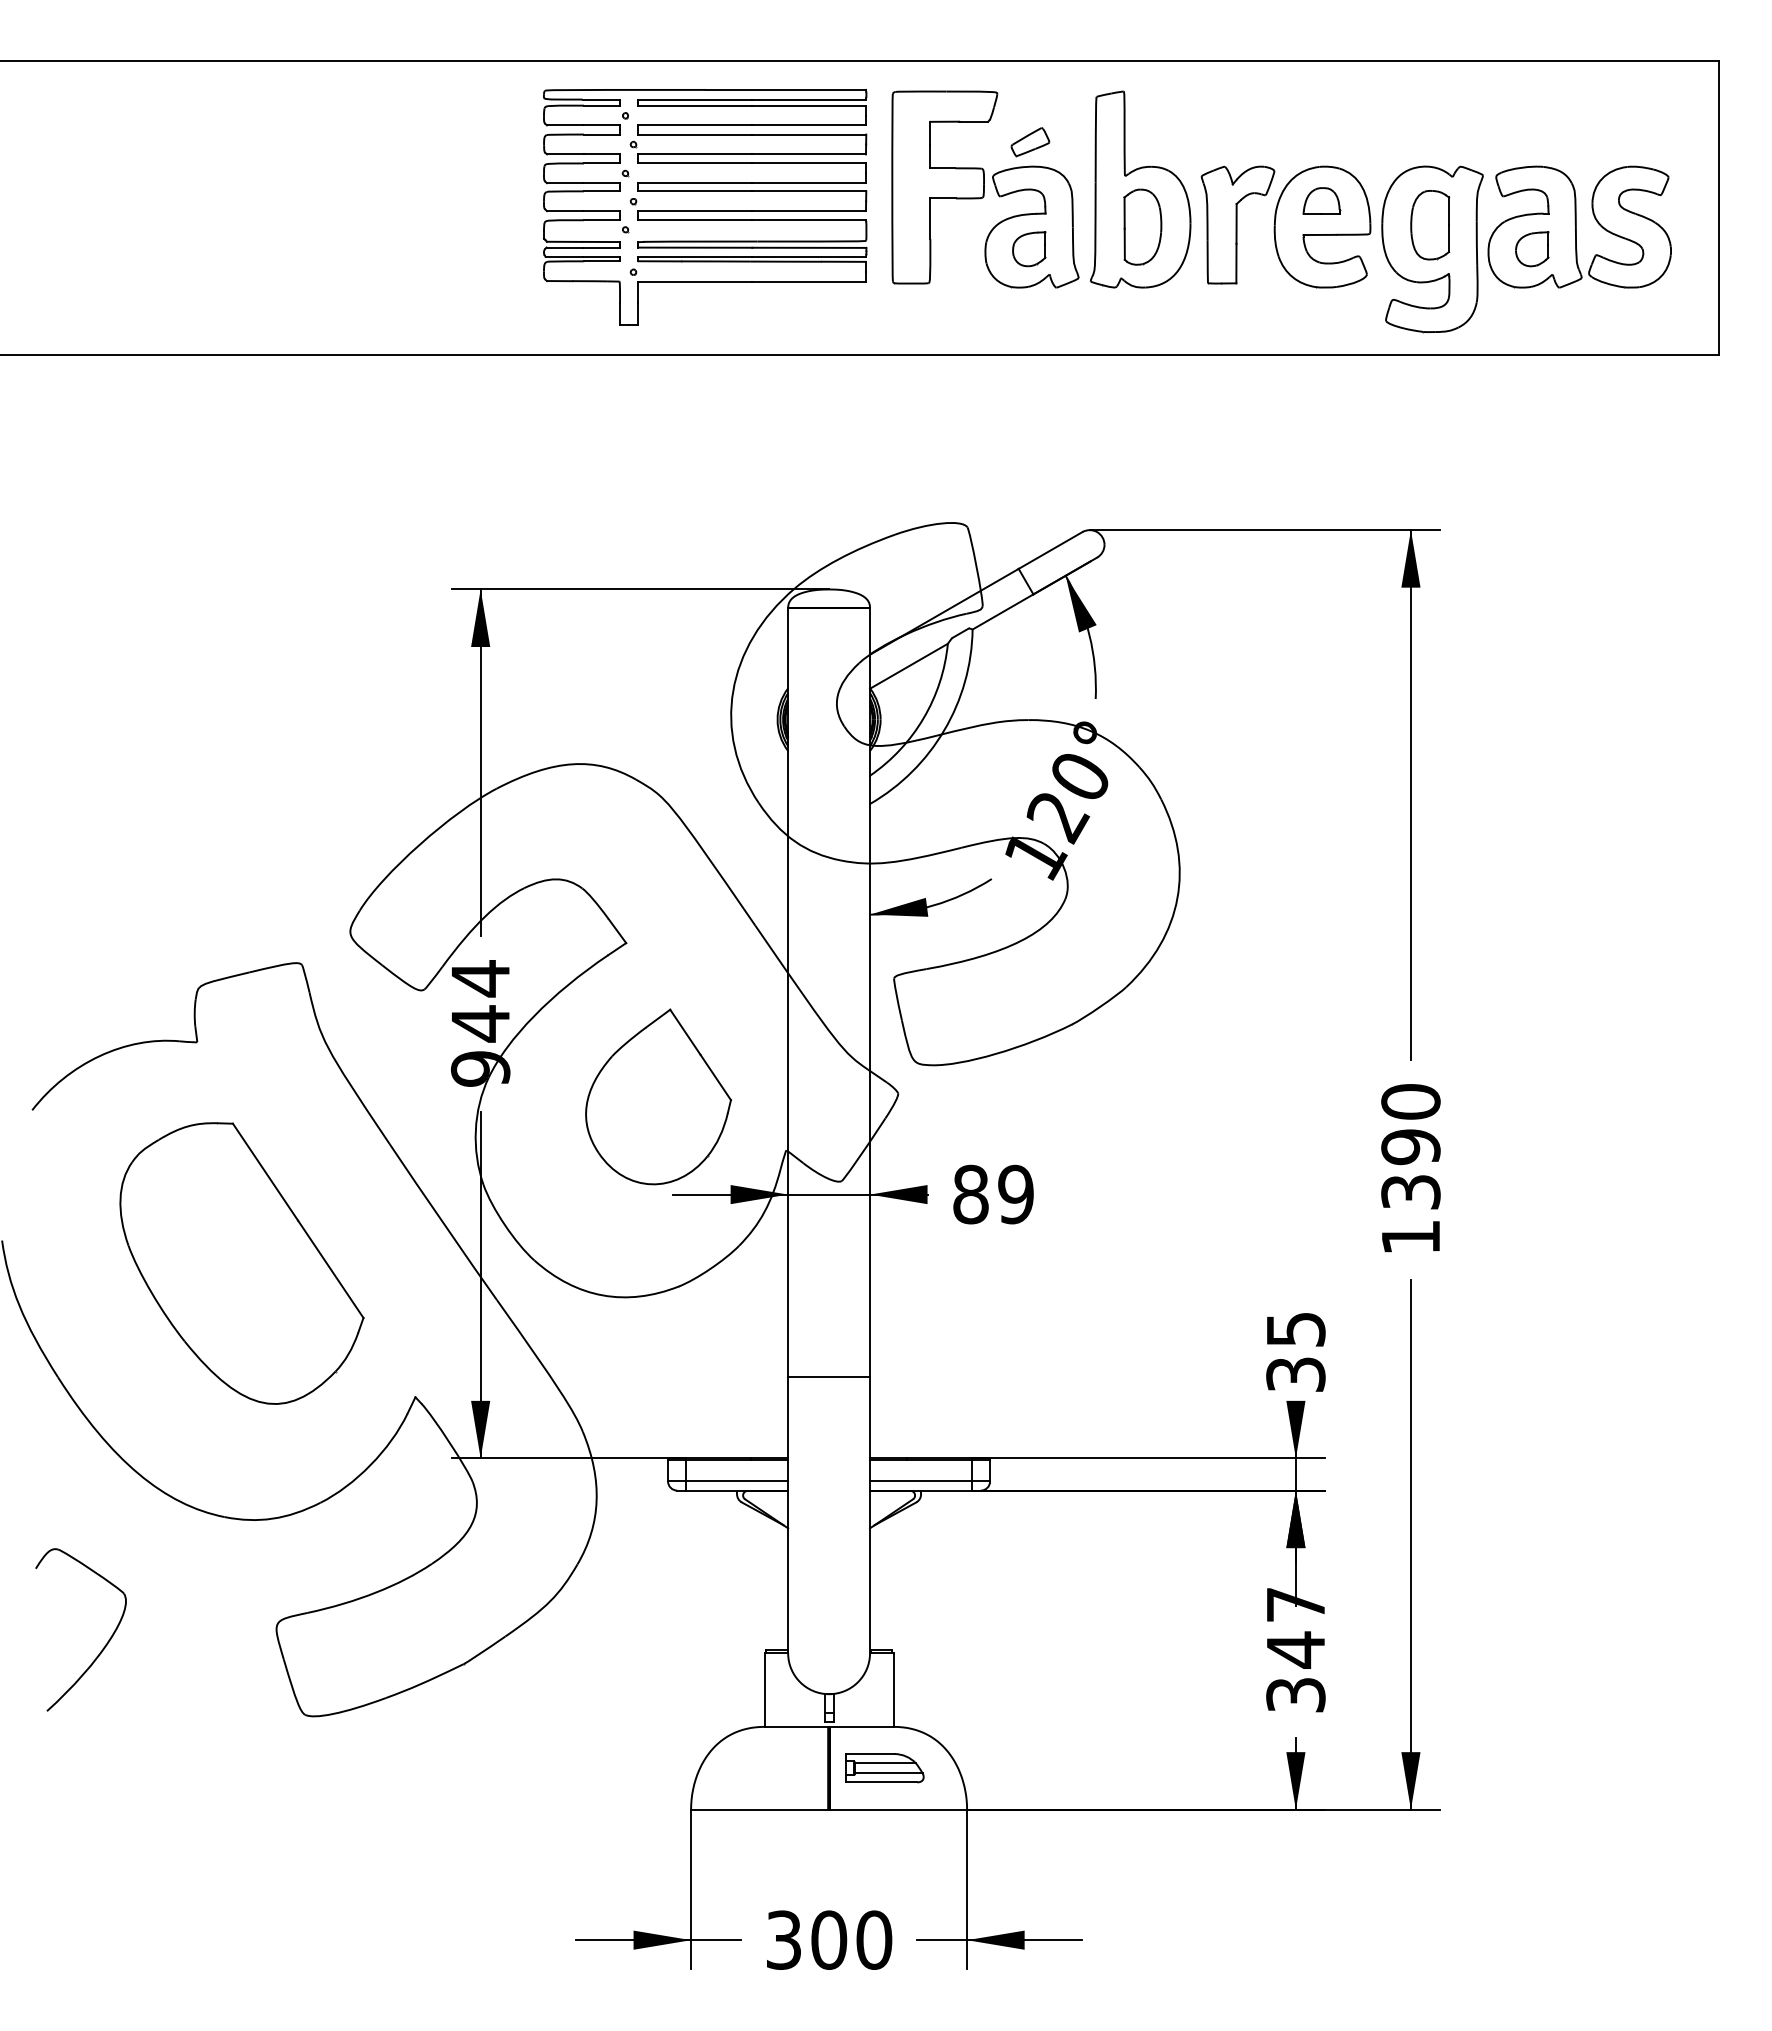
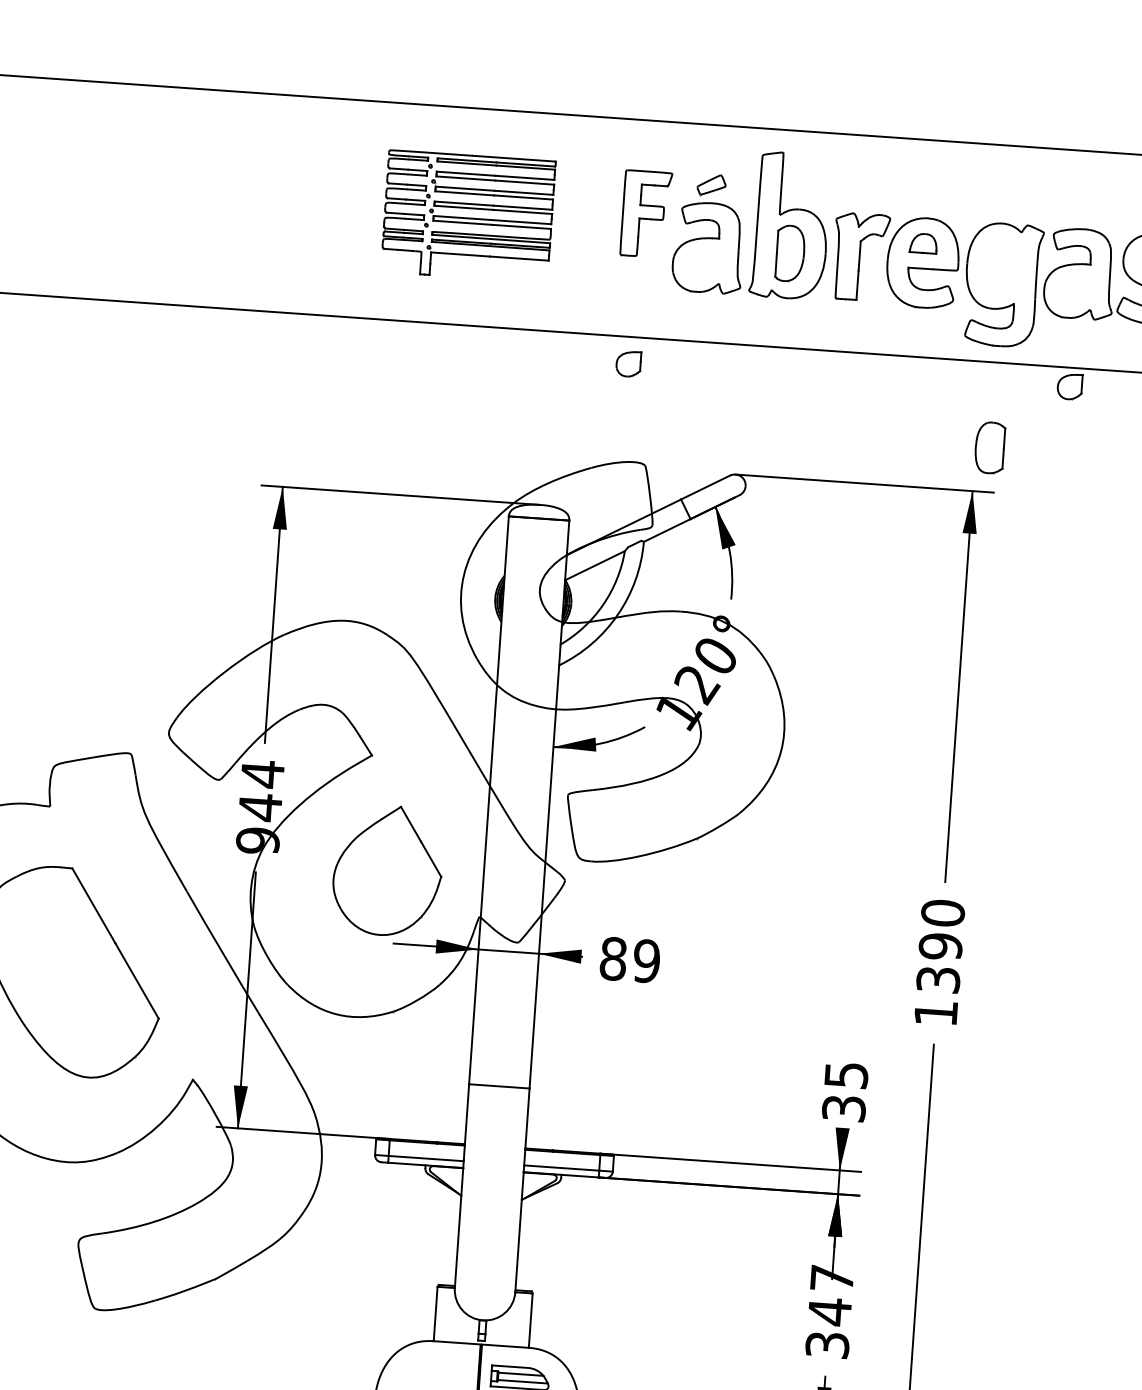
part: (944, 187) -> (645, 214), size x0.6
part: (705, 207) -> (468, 216), size x0.7
part: (1430, 225) -> (990, 448), moved
part: (1029, 249) -> (628, 364), moved
part: (1532, 249) -> (1070, 386), moved

